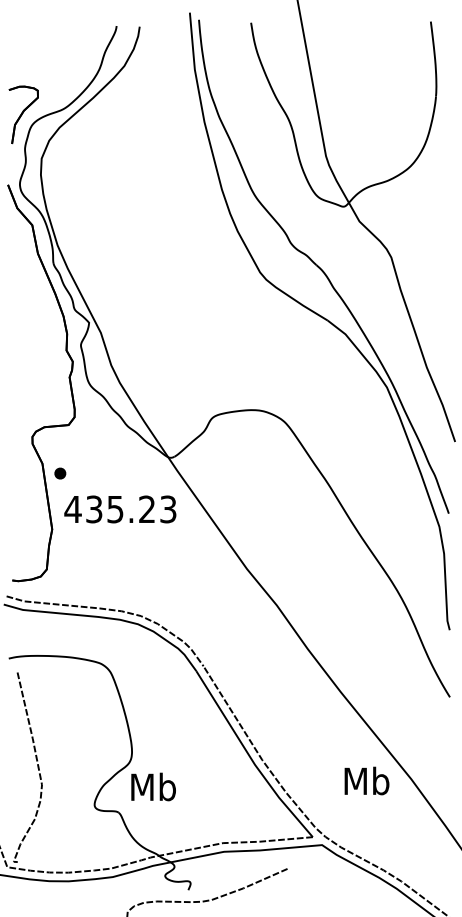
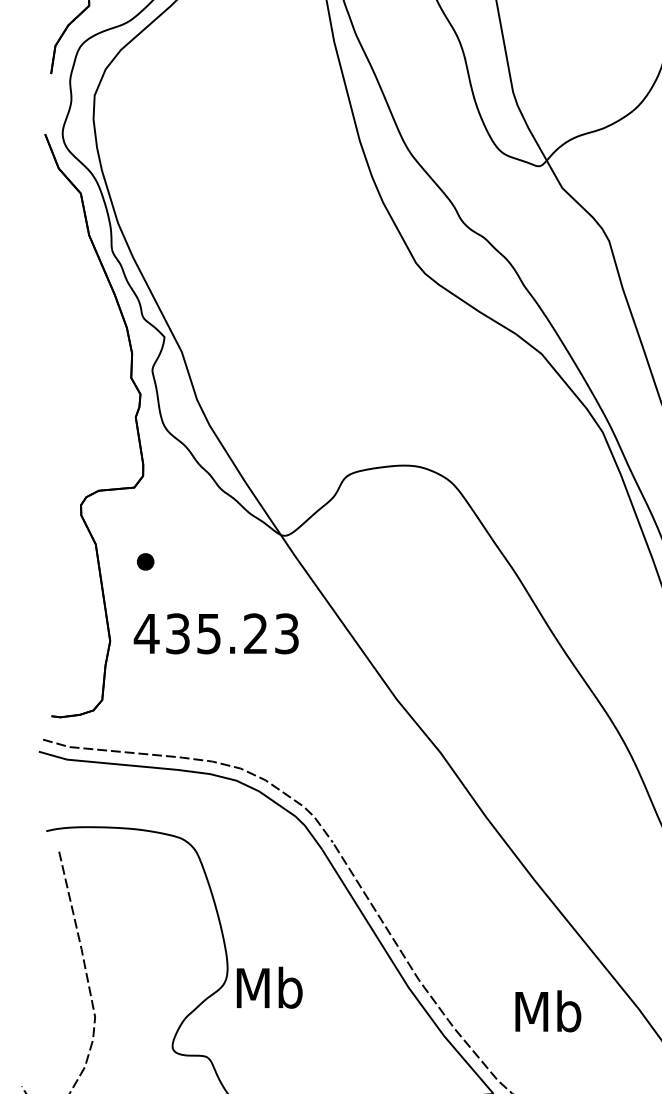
part: (60, 473) -> (145, 561), moved
text: (120, 509) -> (216, 633), moved
text: (366, 780) -> (547, 1010), moved
text: (153, 786) -> (269, 987), moved

